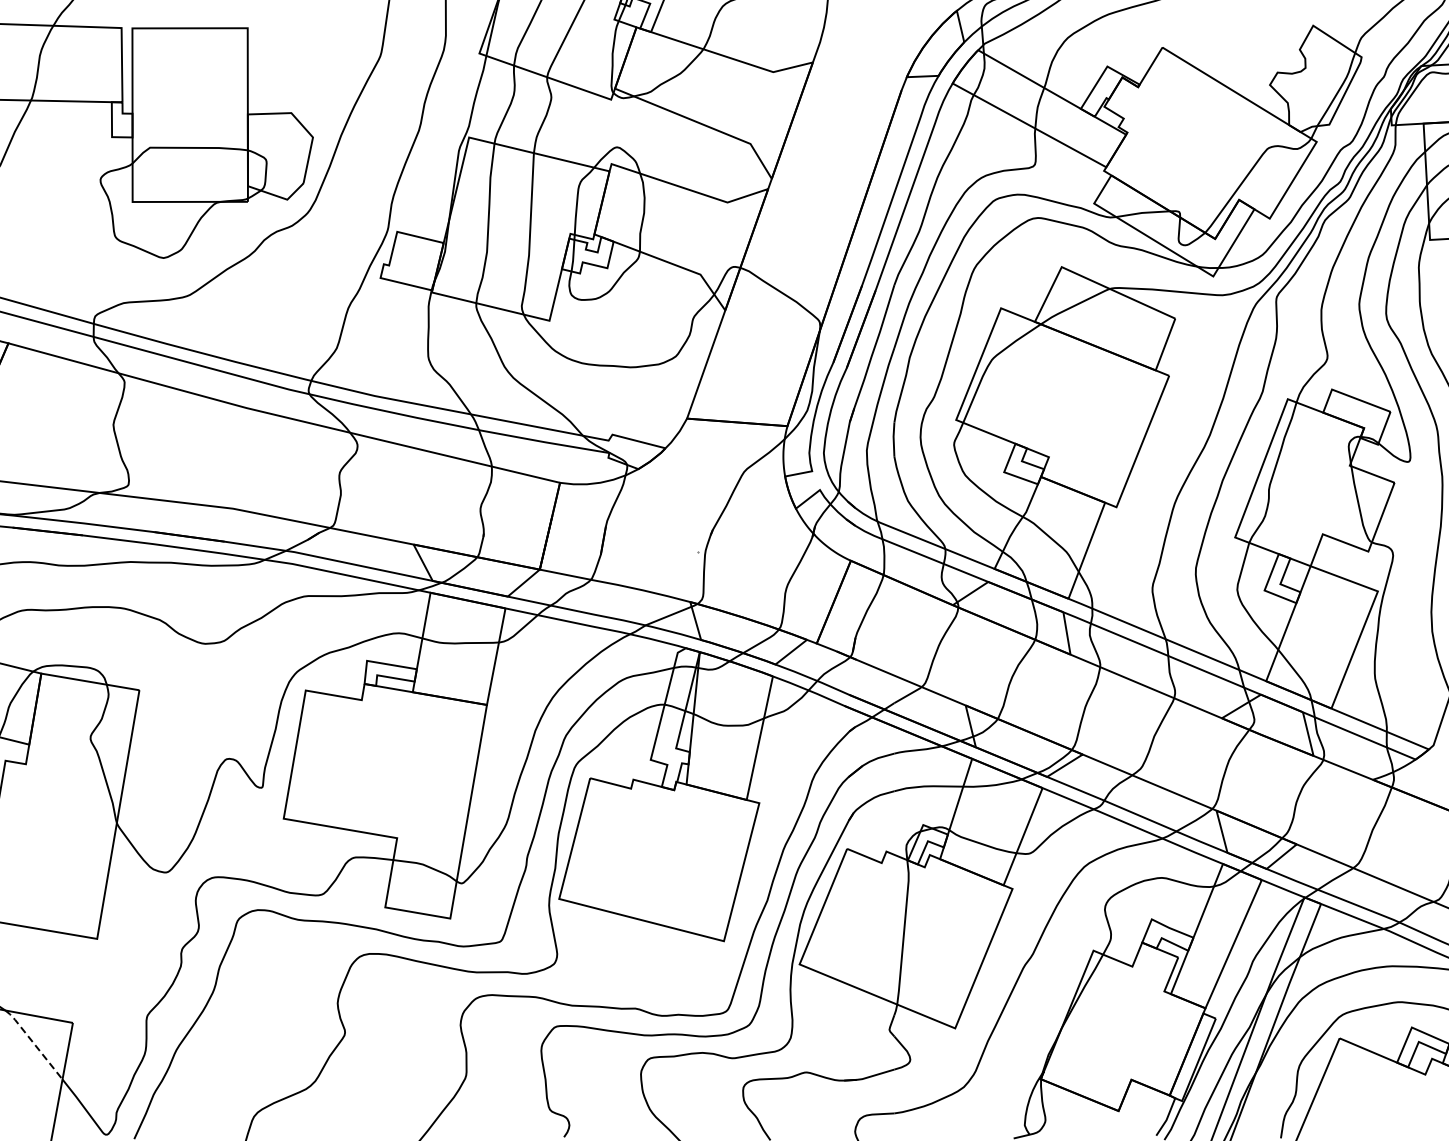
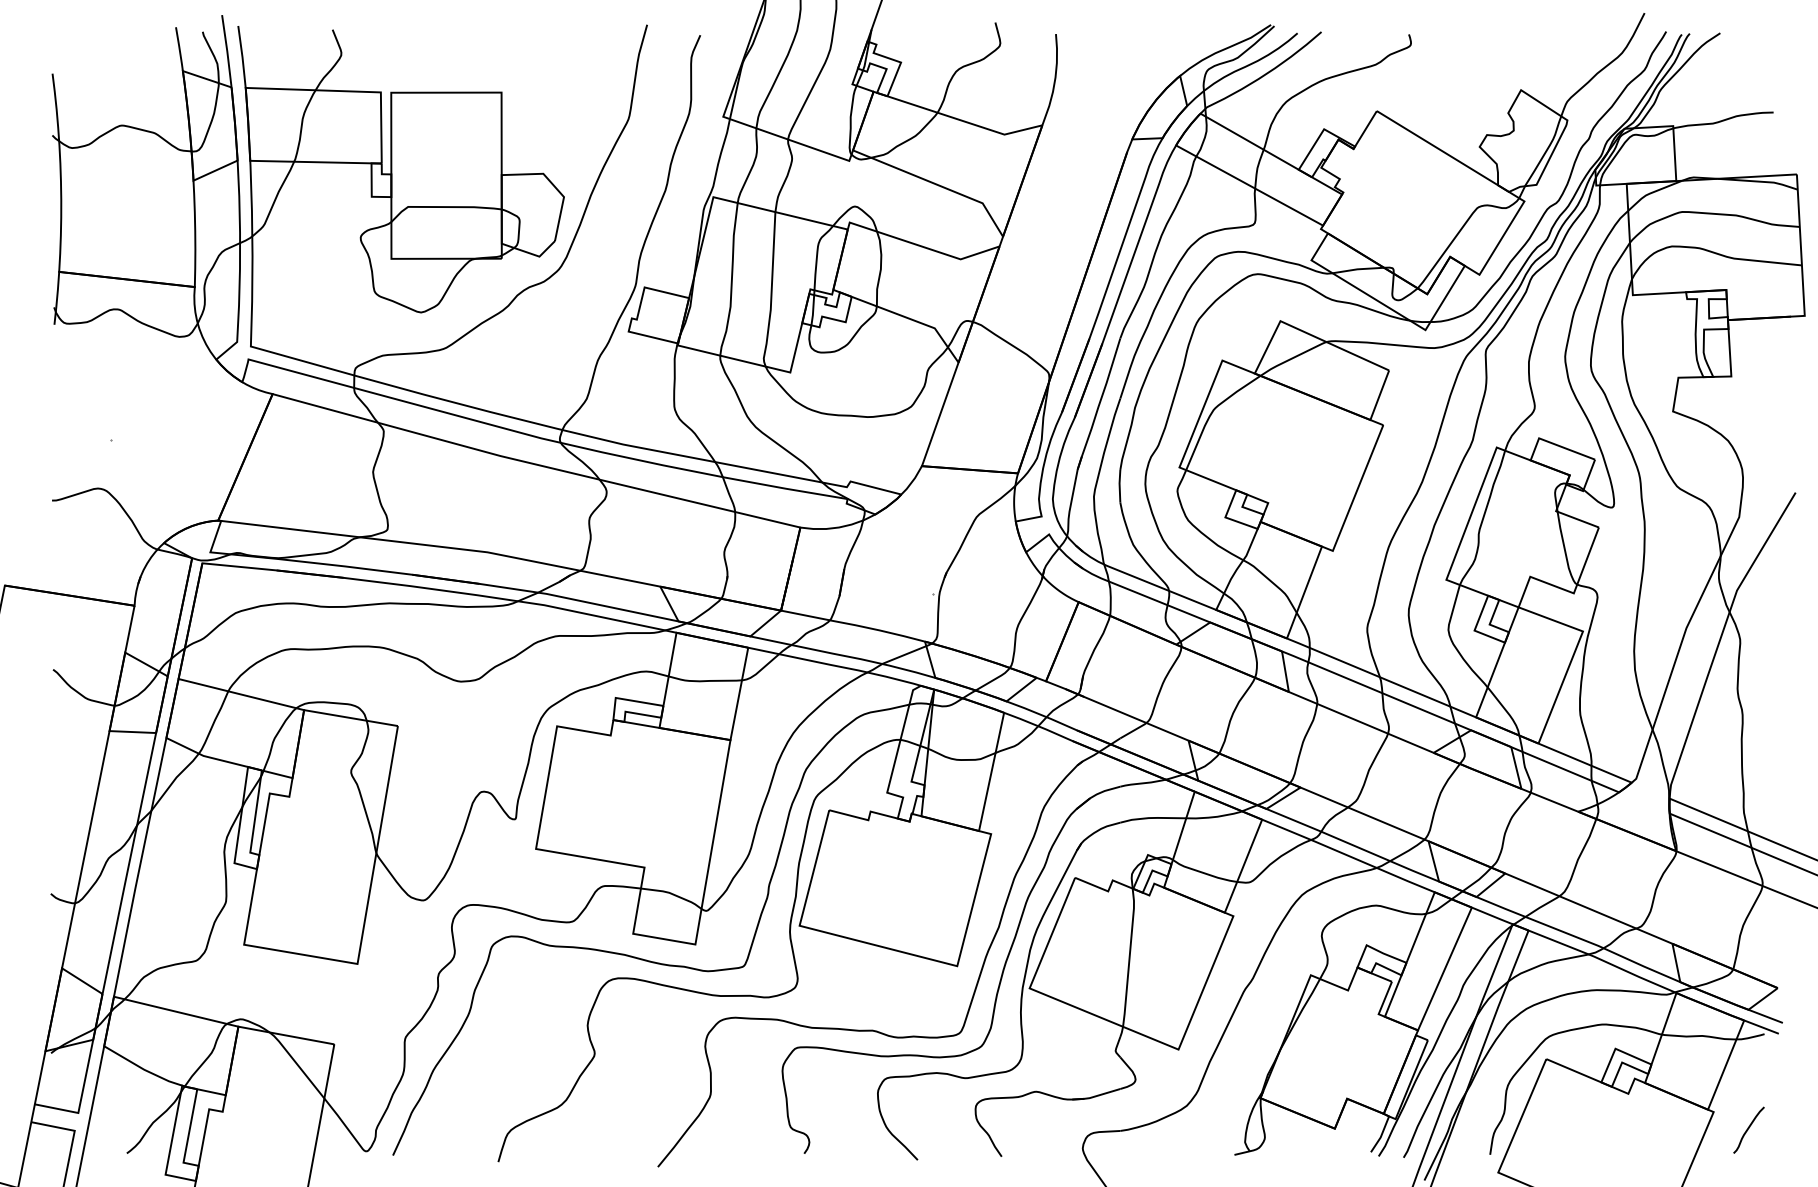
line: (33, 1043) -> (296, 1064), dashed -> solid

